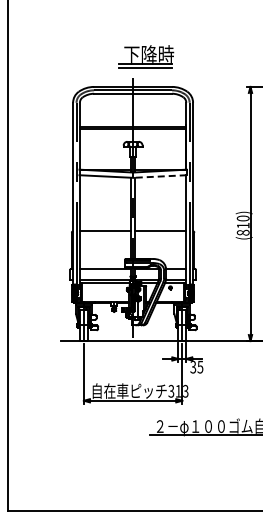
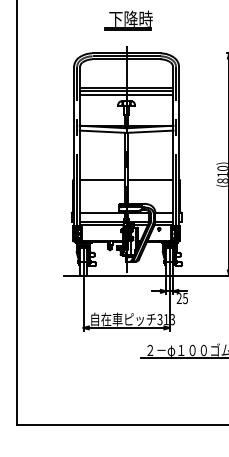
part: (146, 56) -> (128, 20), moved
line: (133, 134) -> (126, 94), added
line: (159, 176) -> (149, 131), dashed -> solid
text: (193, 367) -> (179, 298), 35 -> 25

